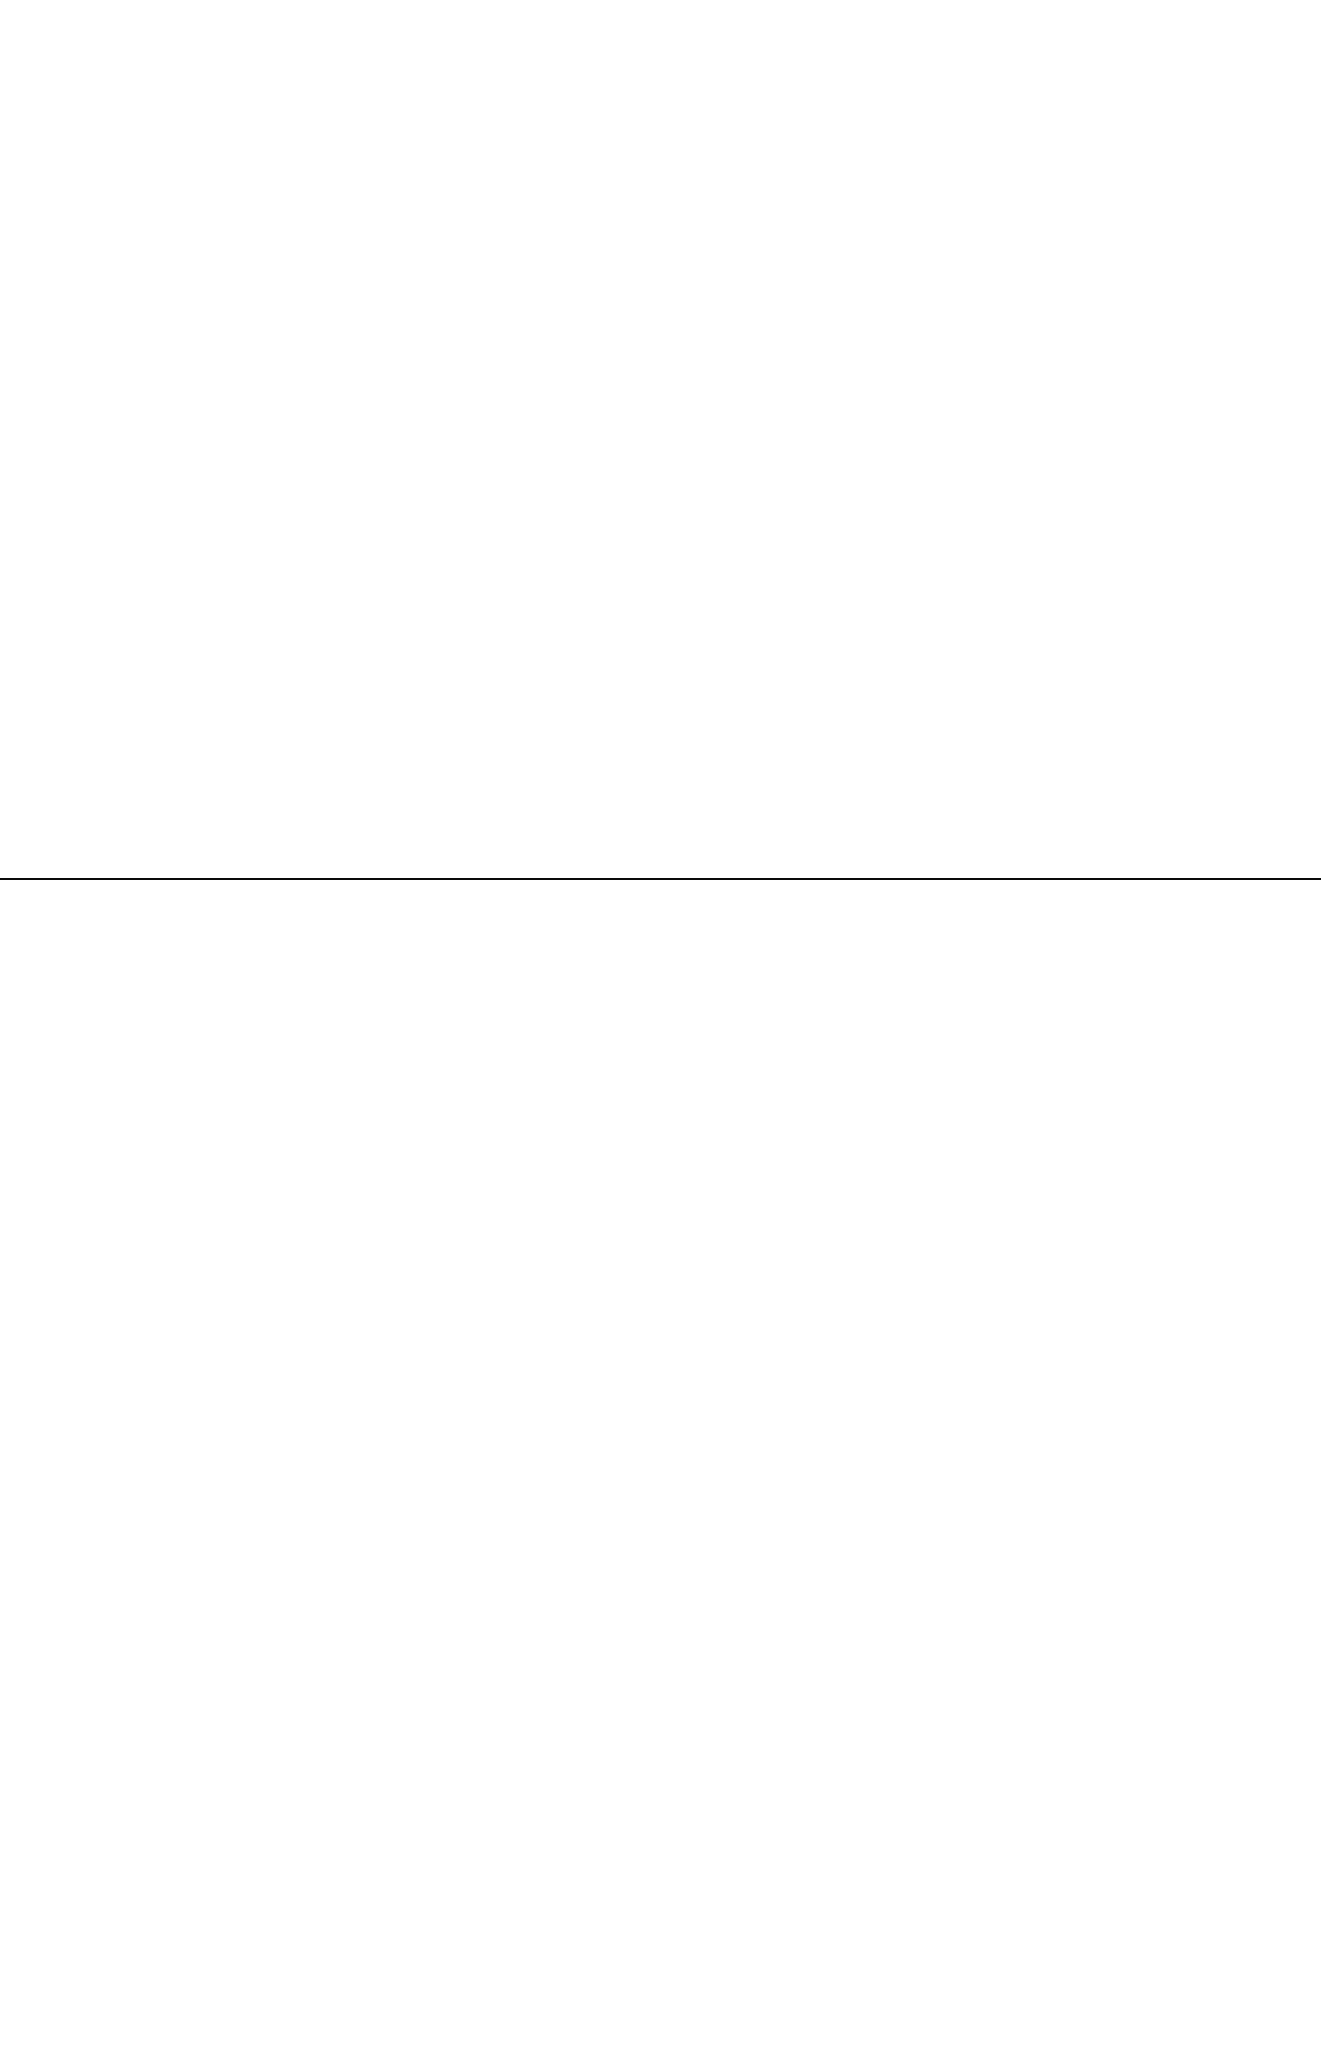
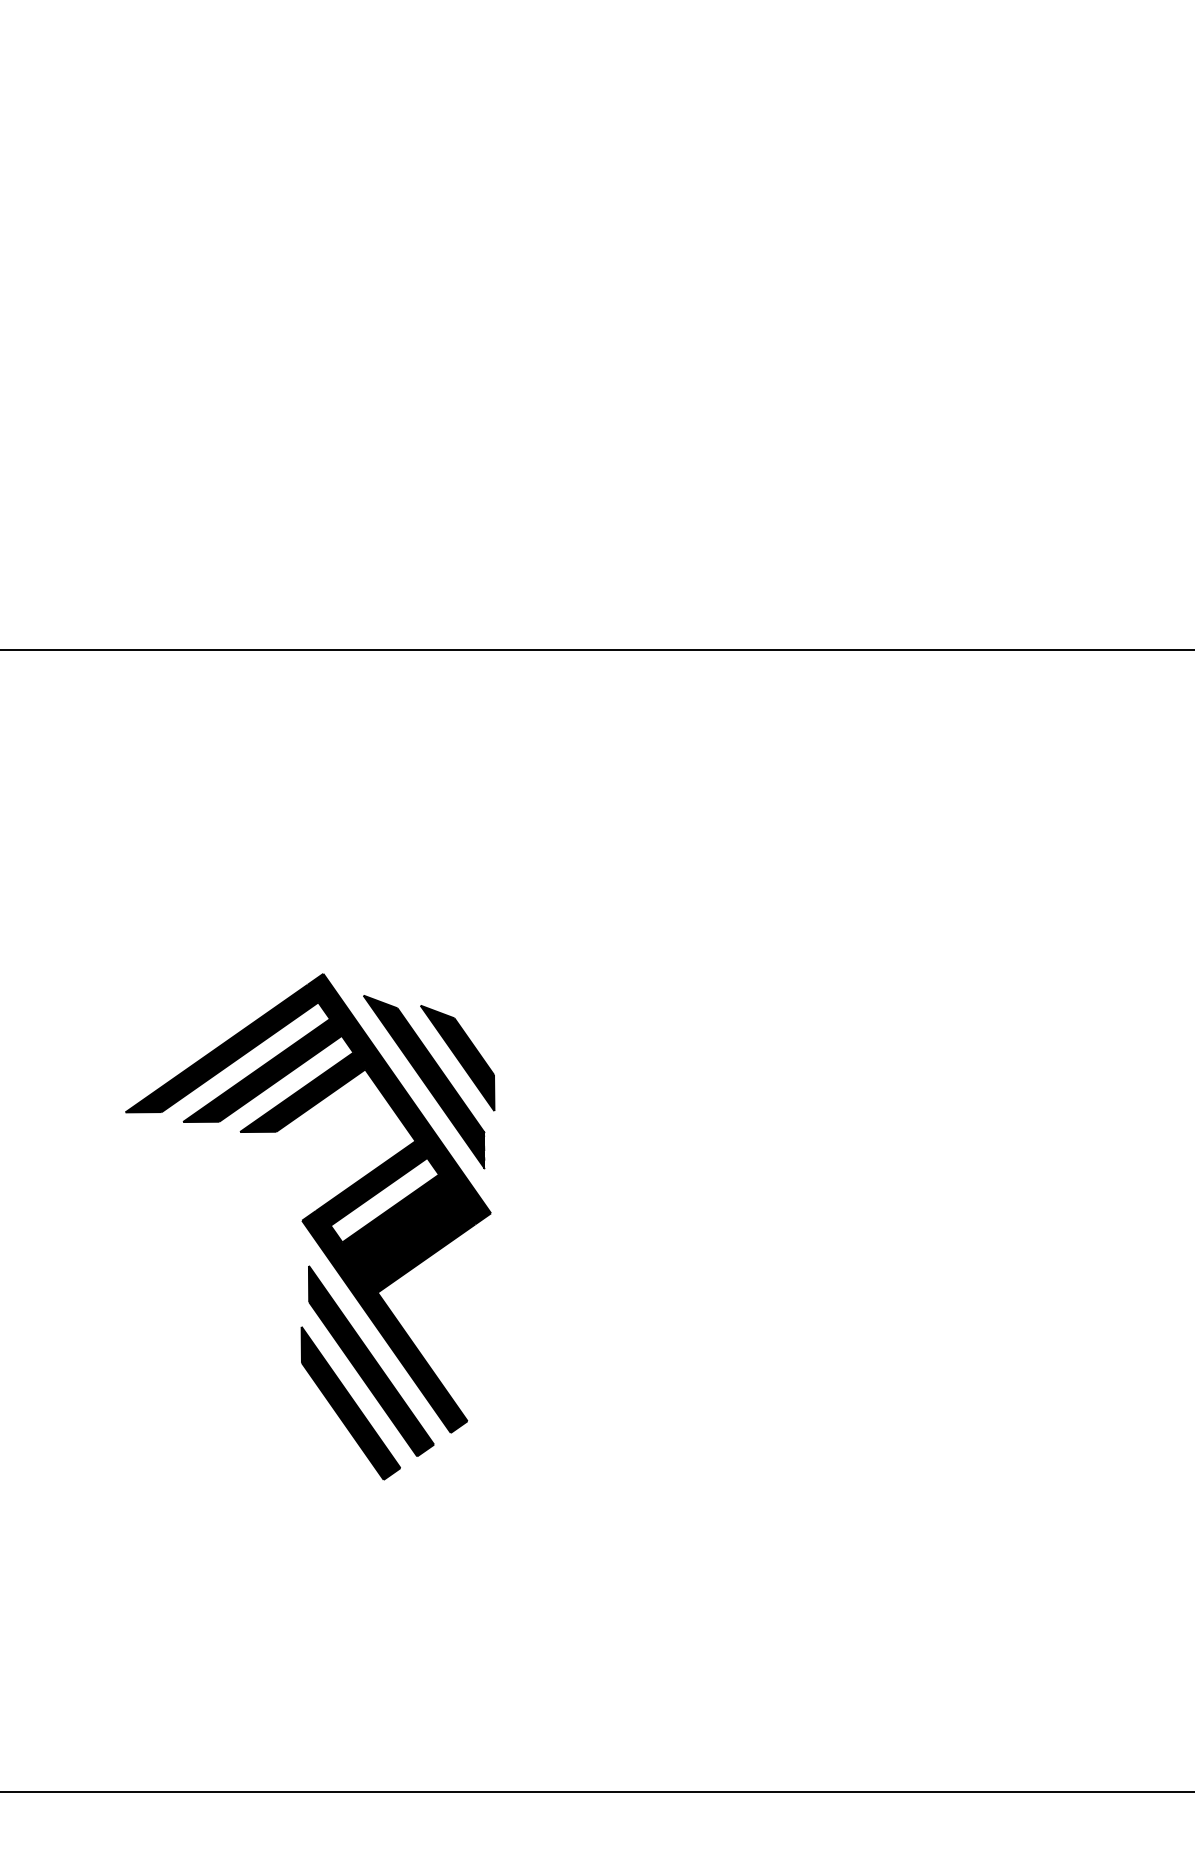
part: (378, 1509) -> (310, 1227), added

